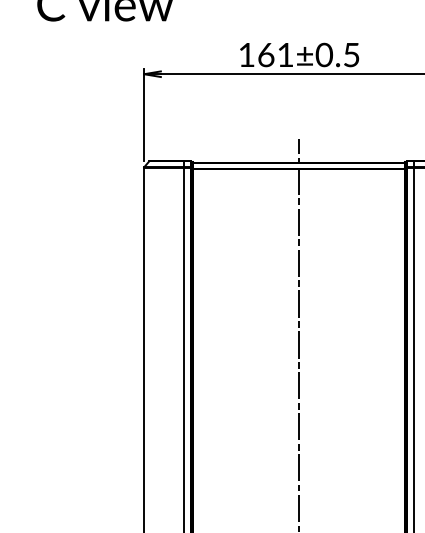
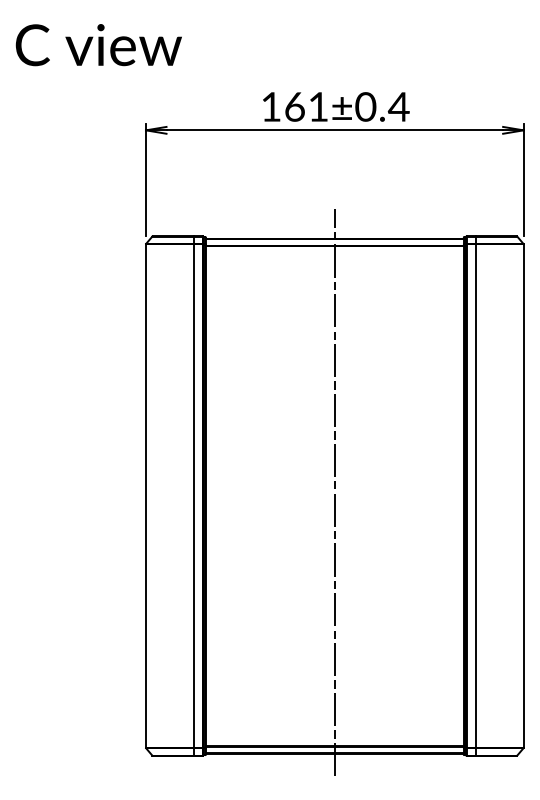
text: (351, 54) -> (398, 106), 161±0.5 -> 161±0.4

